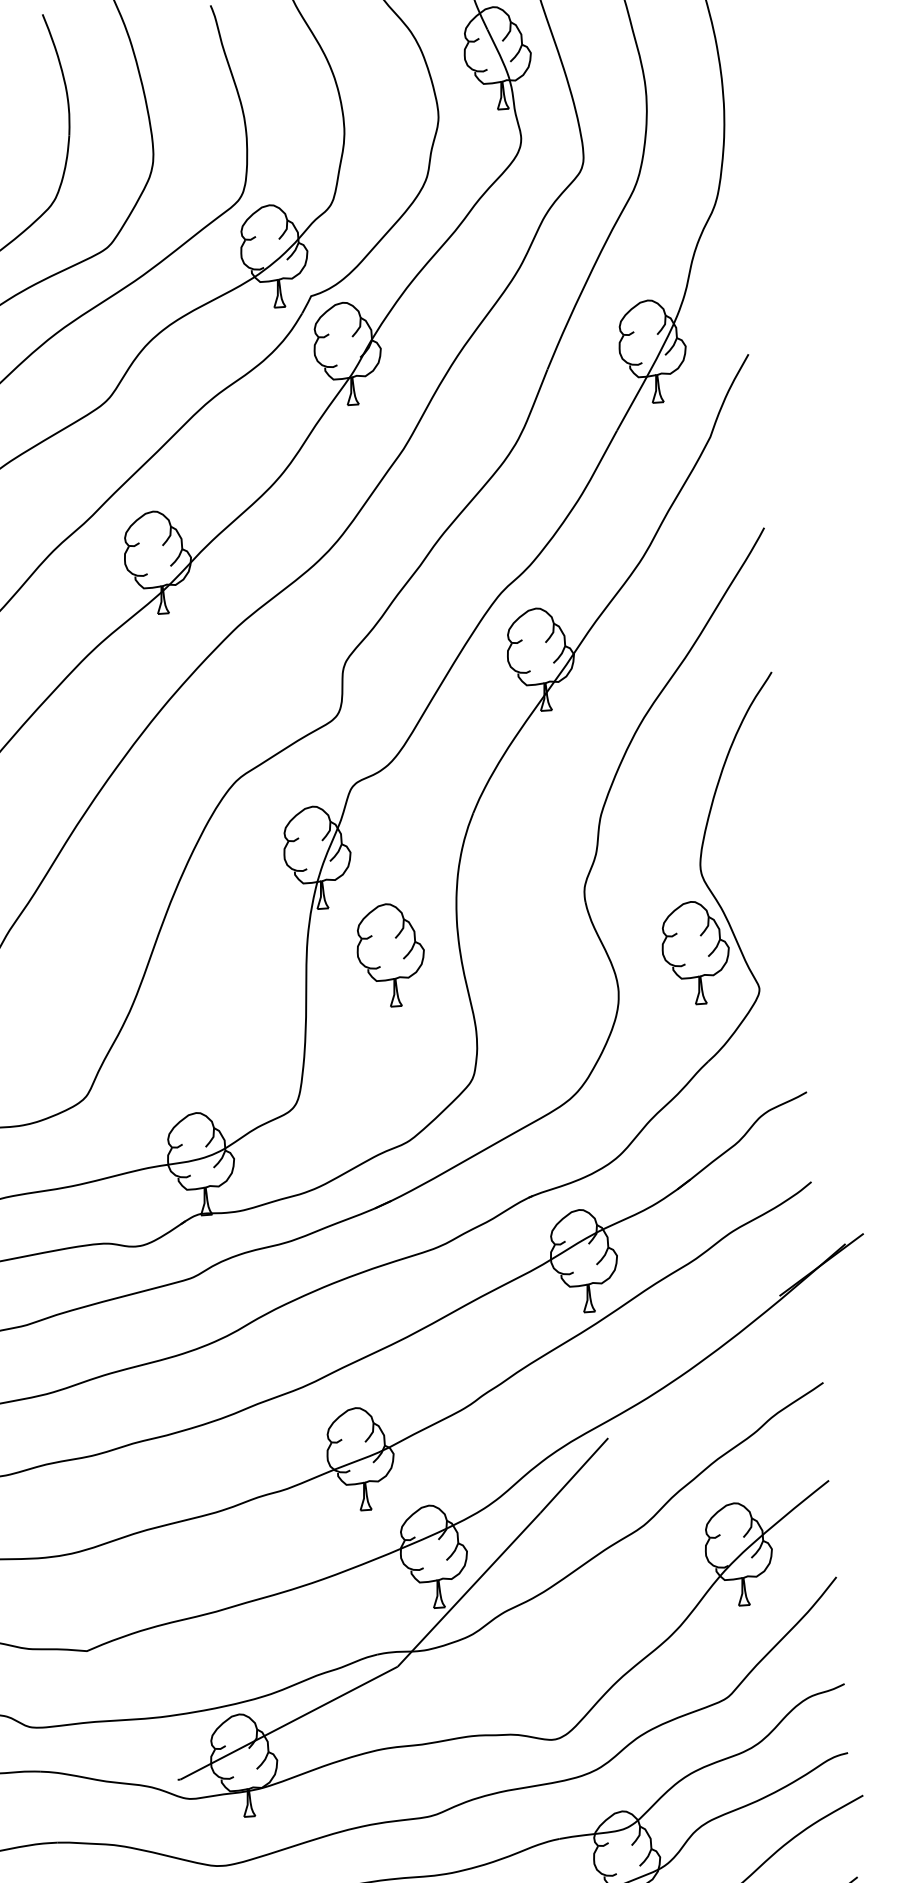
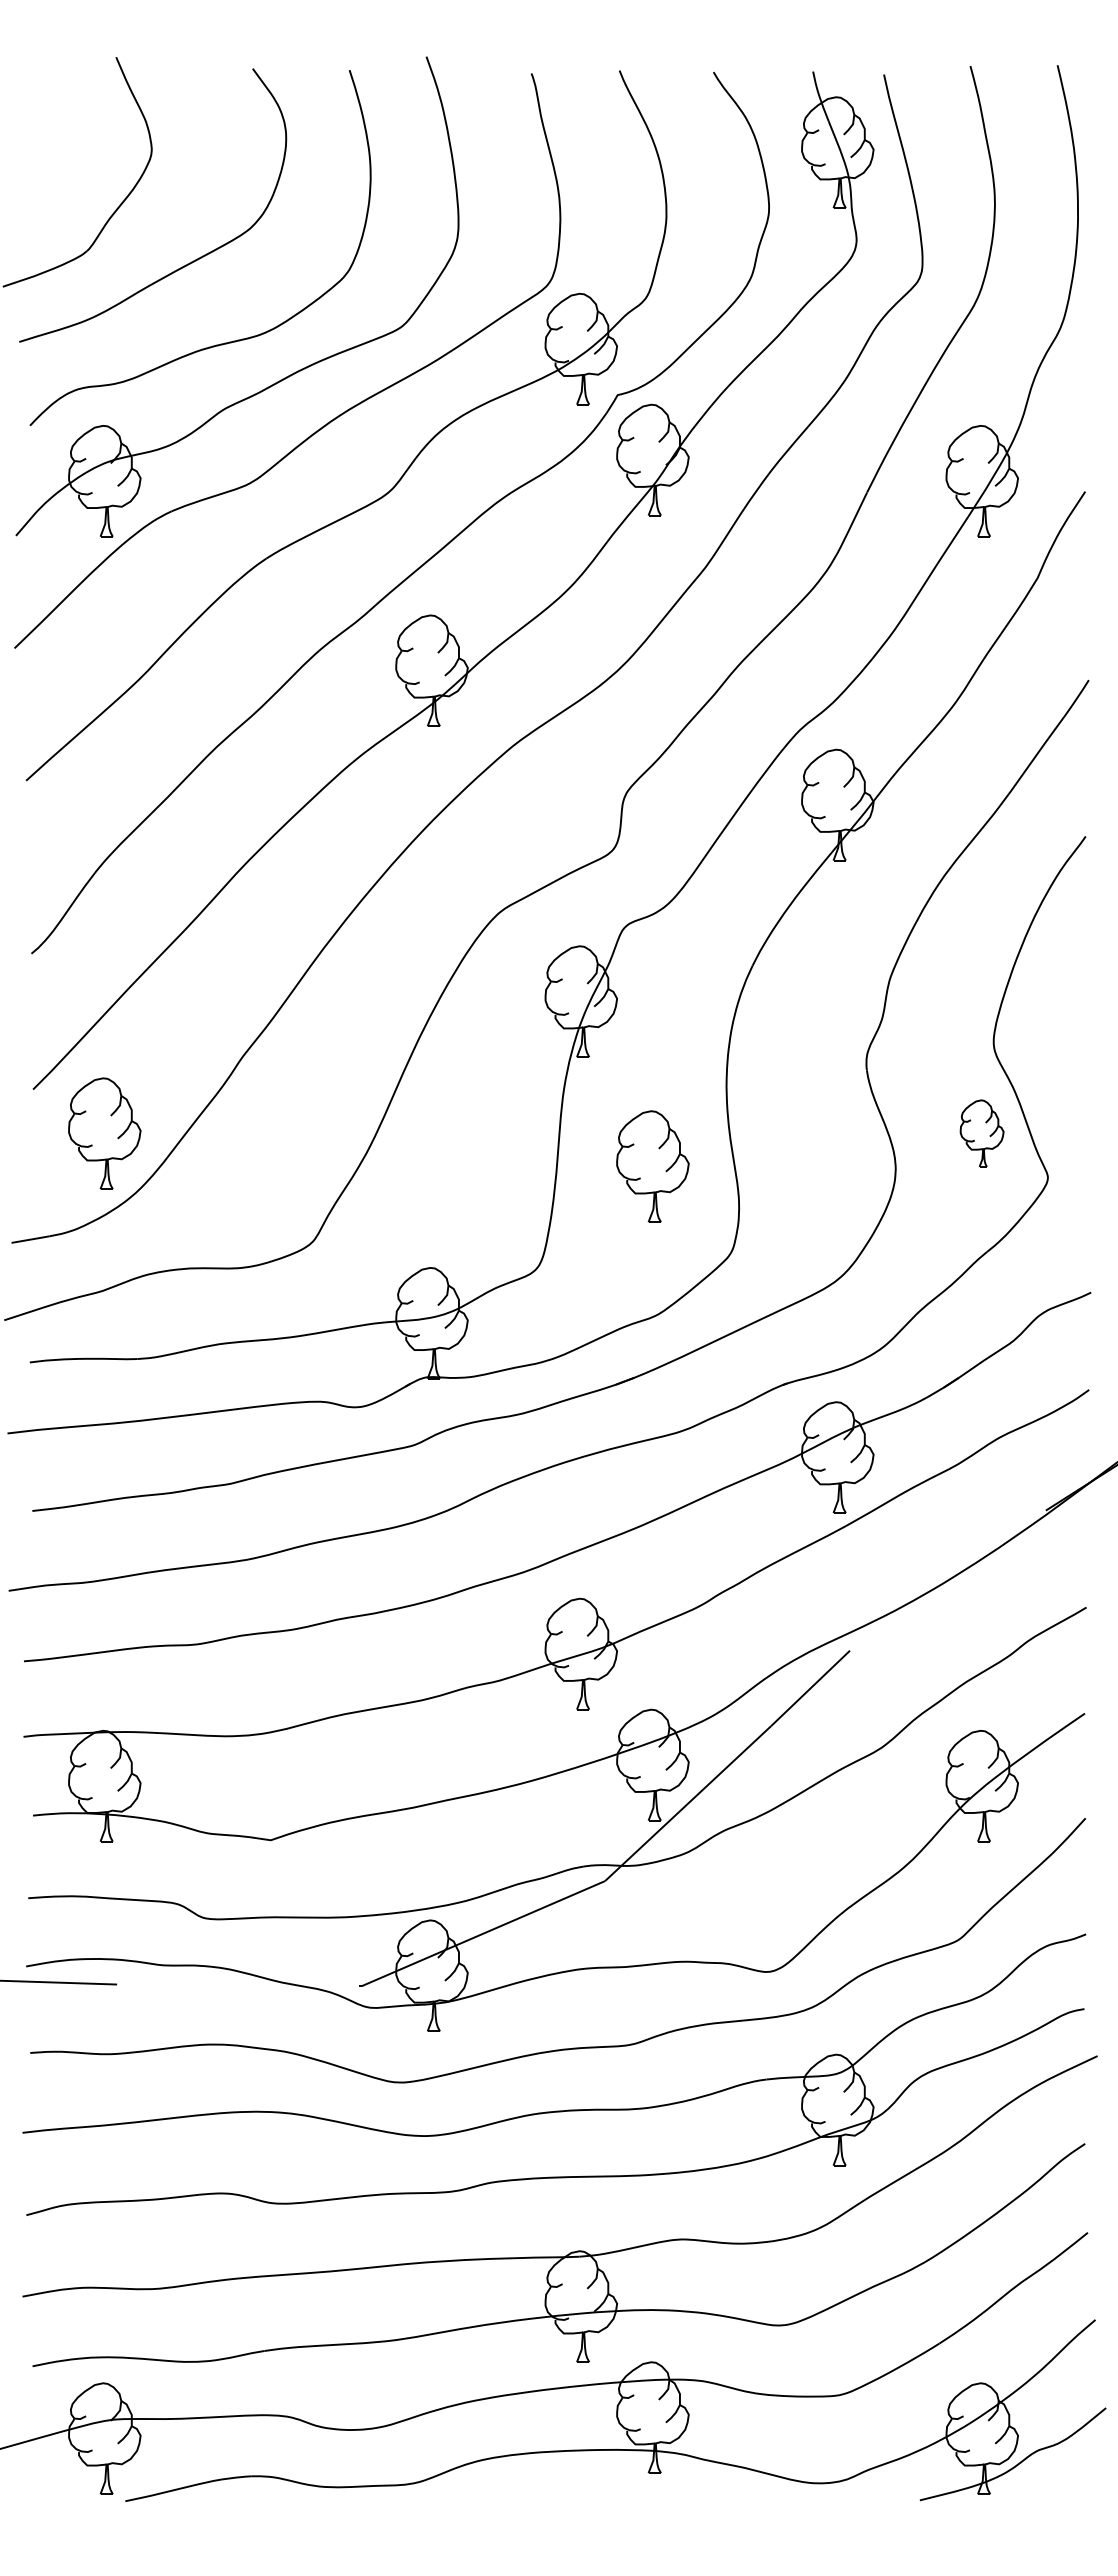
part: (695, 952) -> (981, 1133), size x0.6
part: (390, 955) -> (652, 1166), moved

